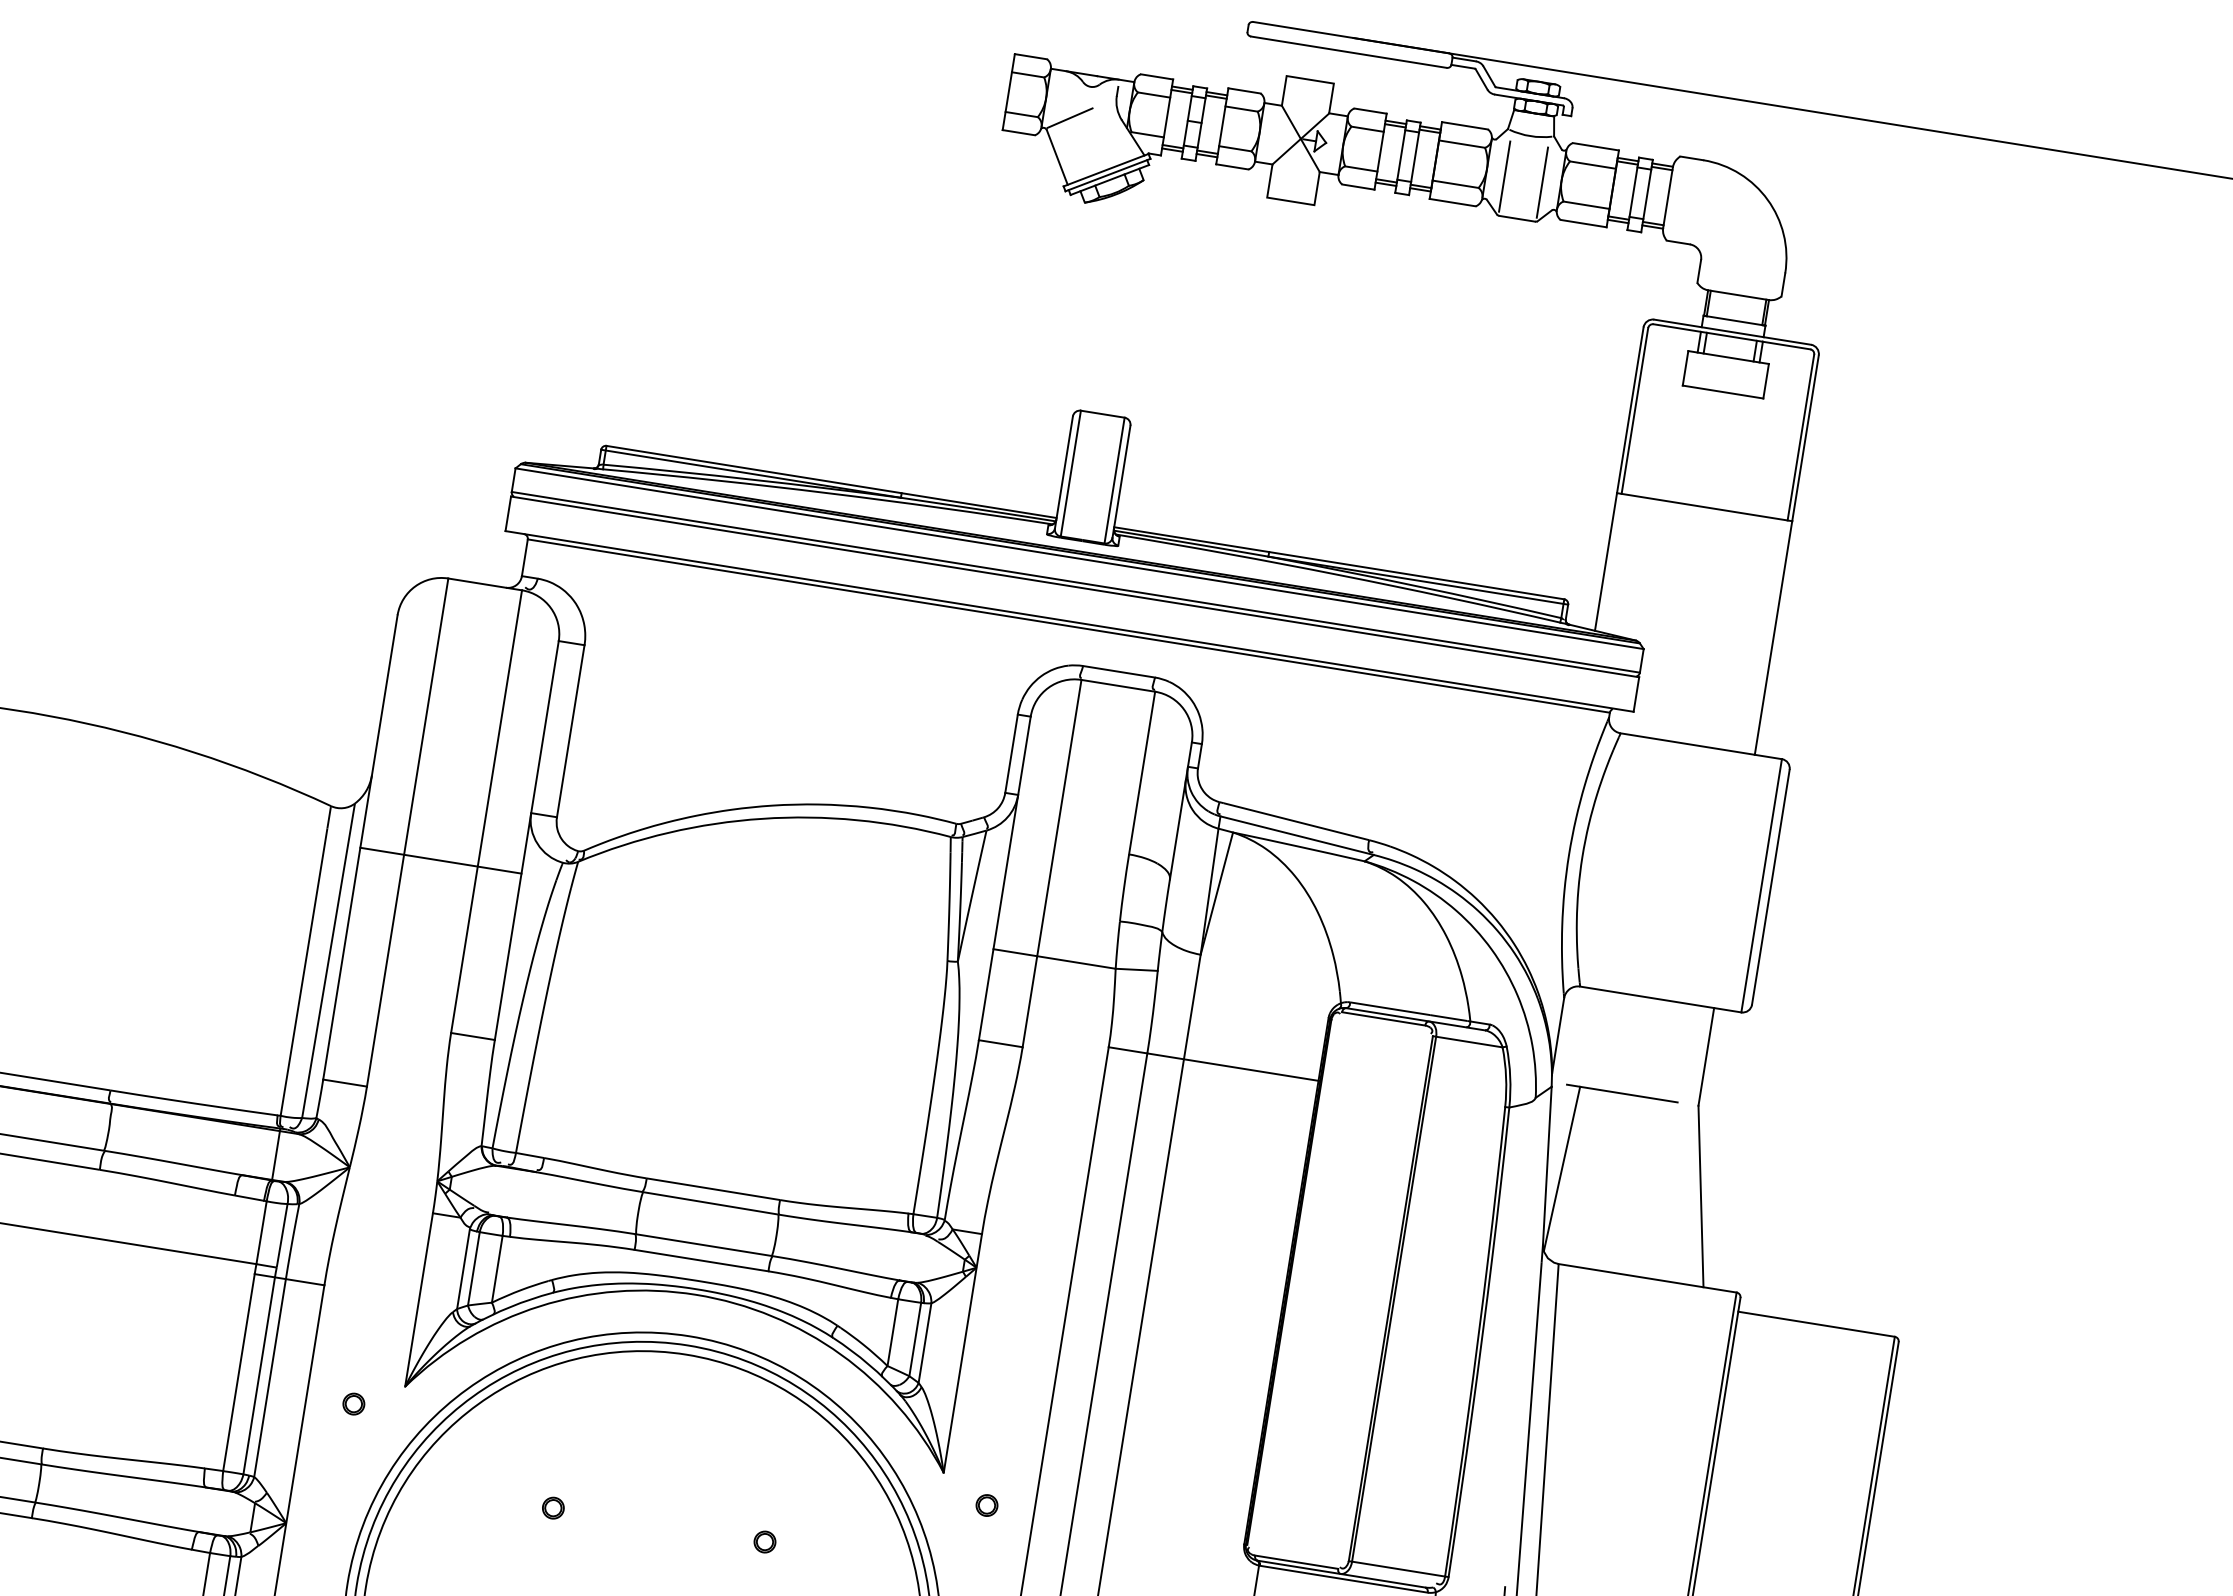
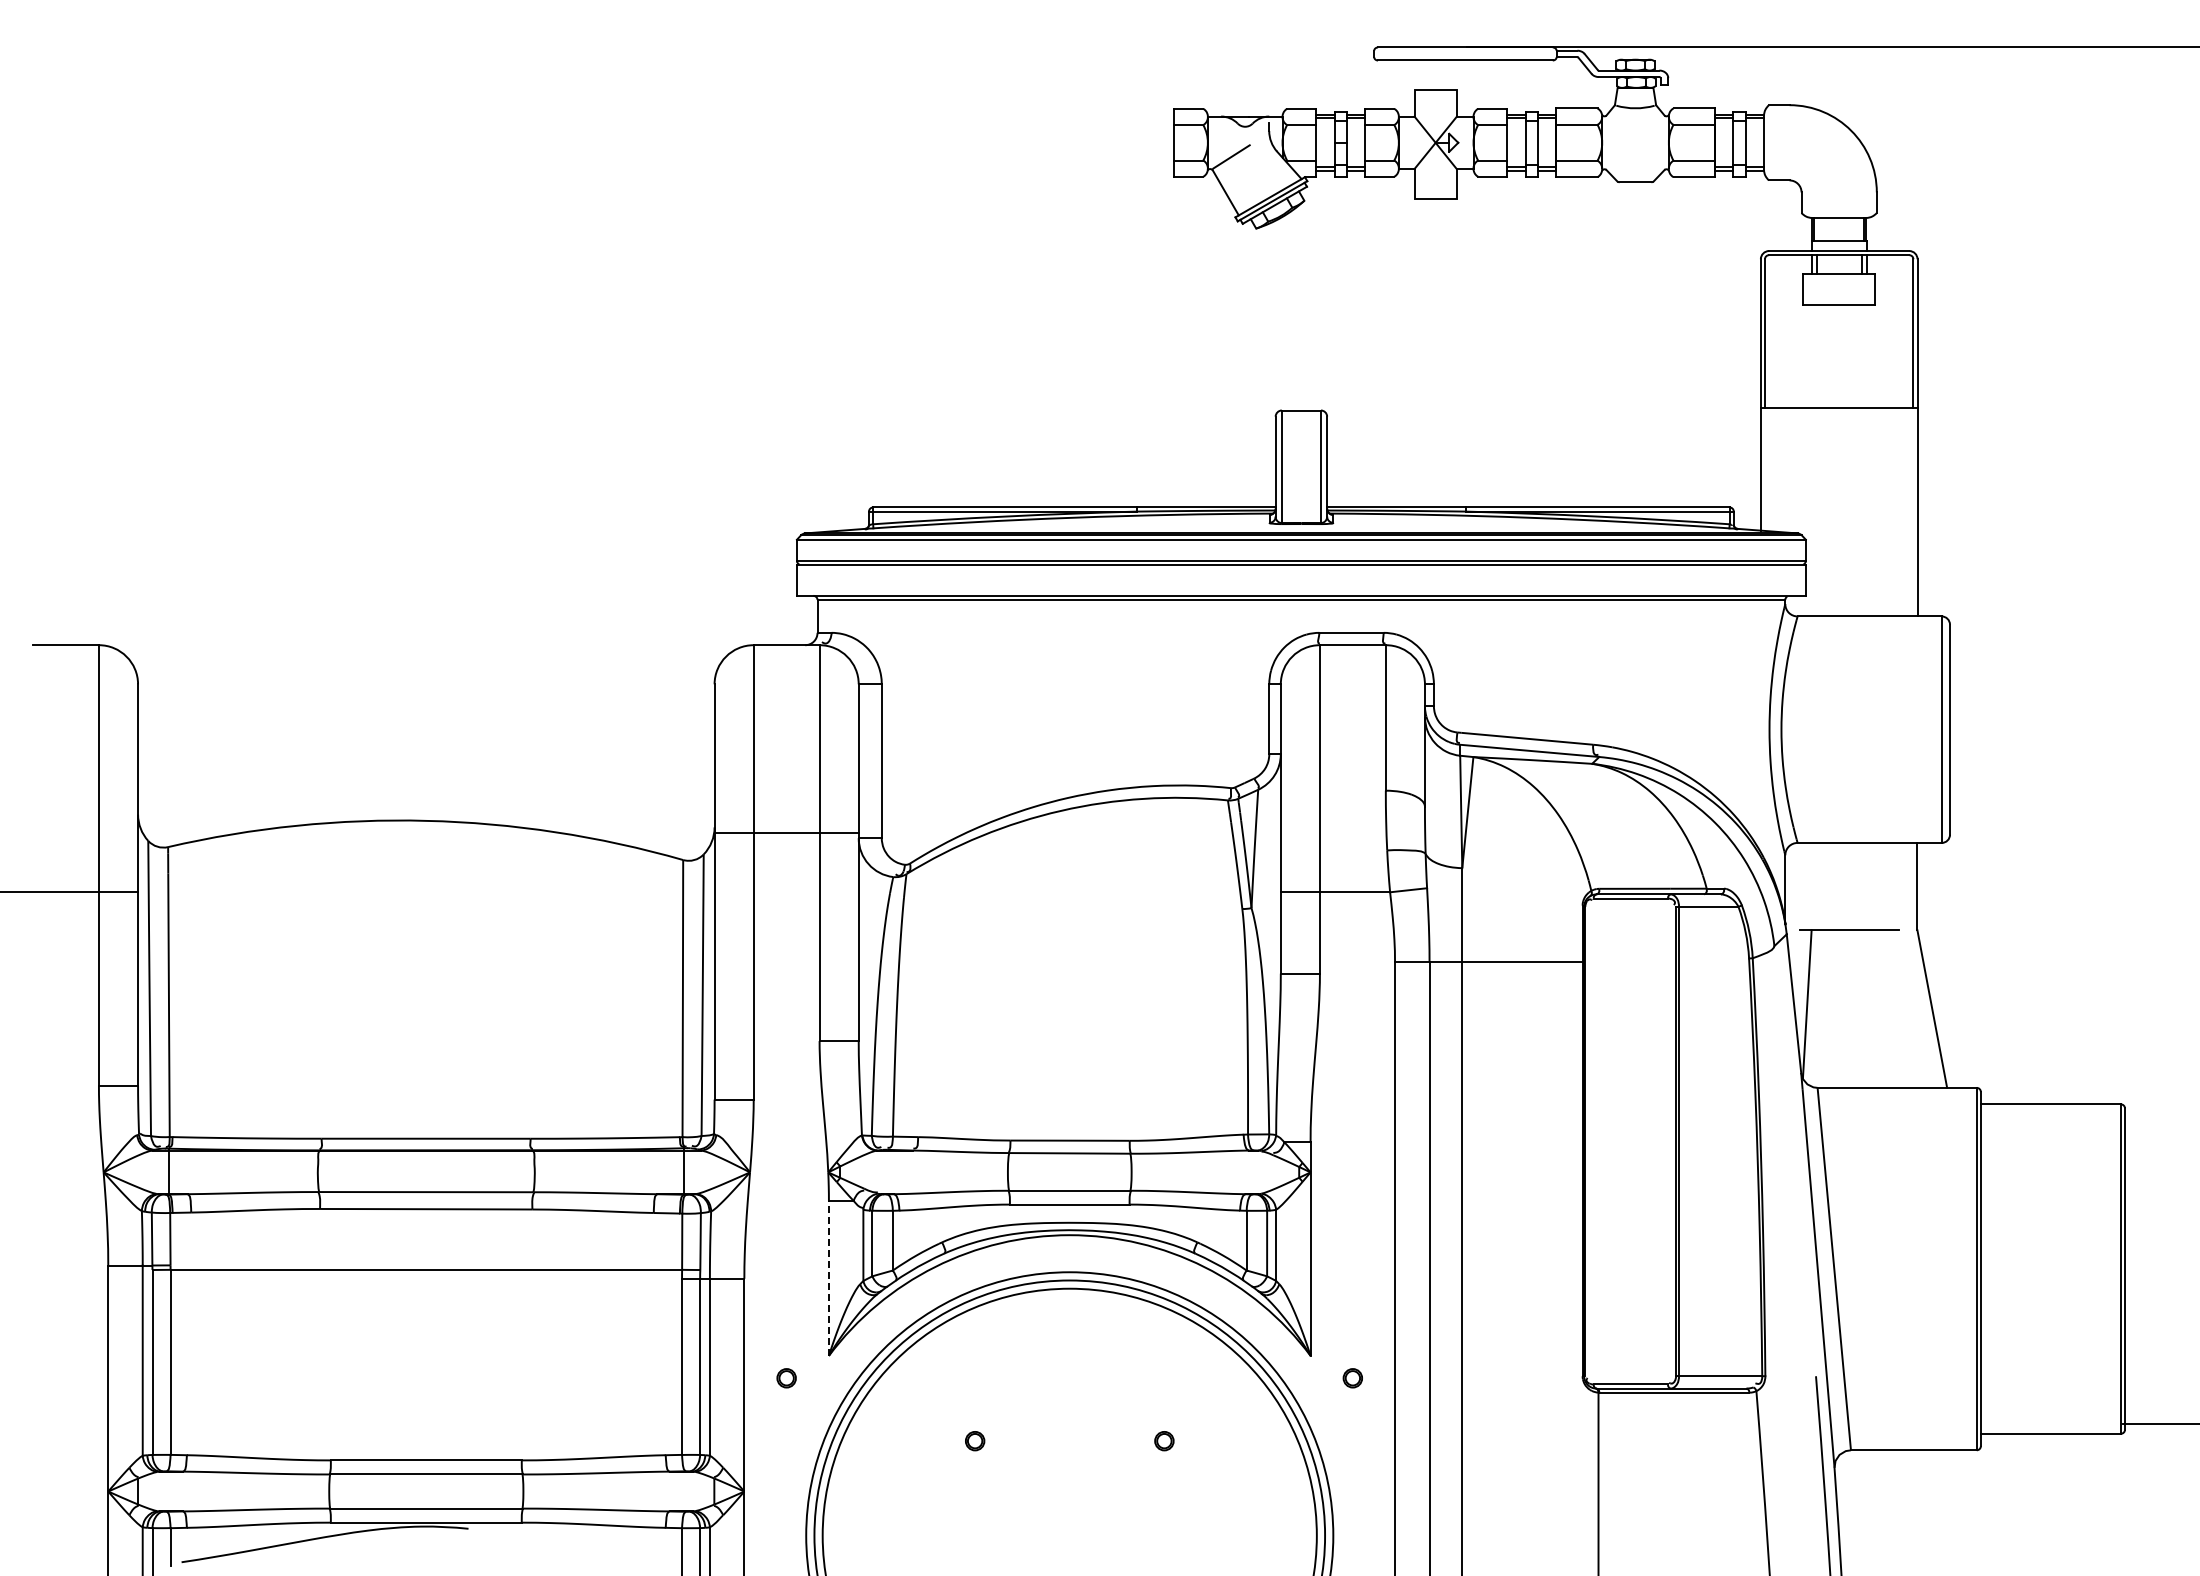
line: (1504, 175) -> (1618, 146), removed
line: (1542, 181) -> (1652, 146), removed
line: (440, 860) -> (786, 833), moved
line: (418, 1300) -> (828, 1278), solid -> dashed

